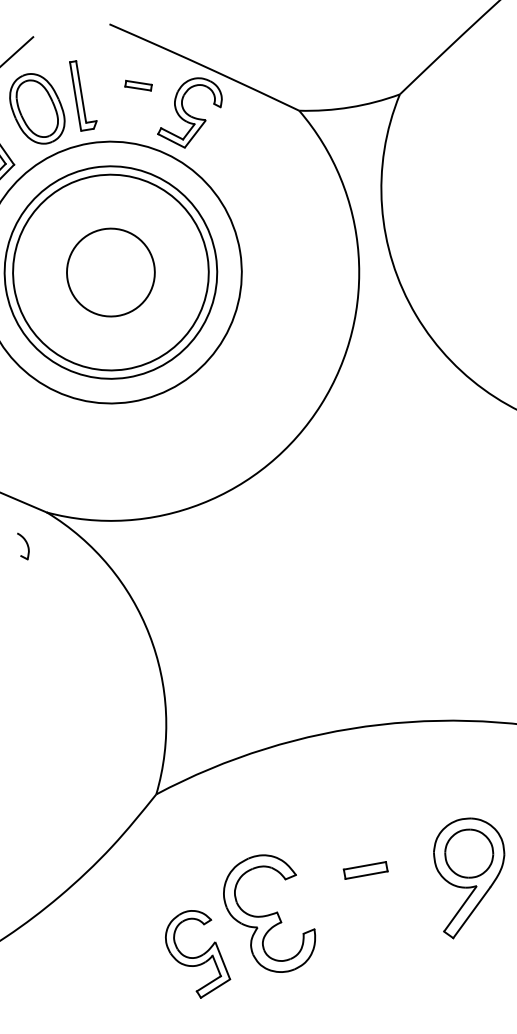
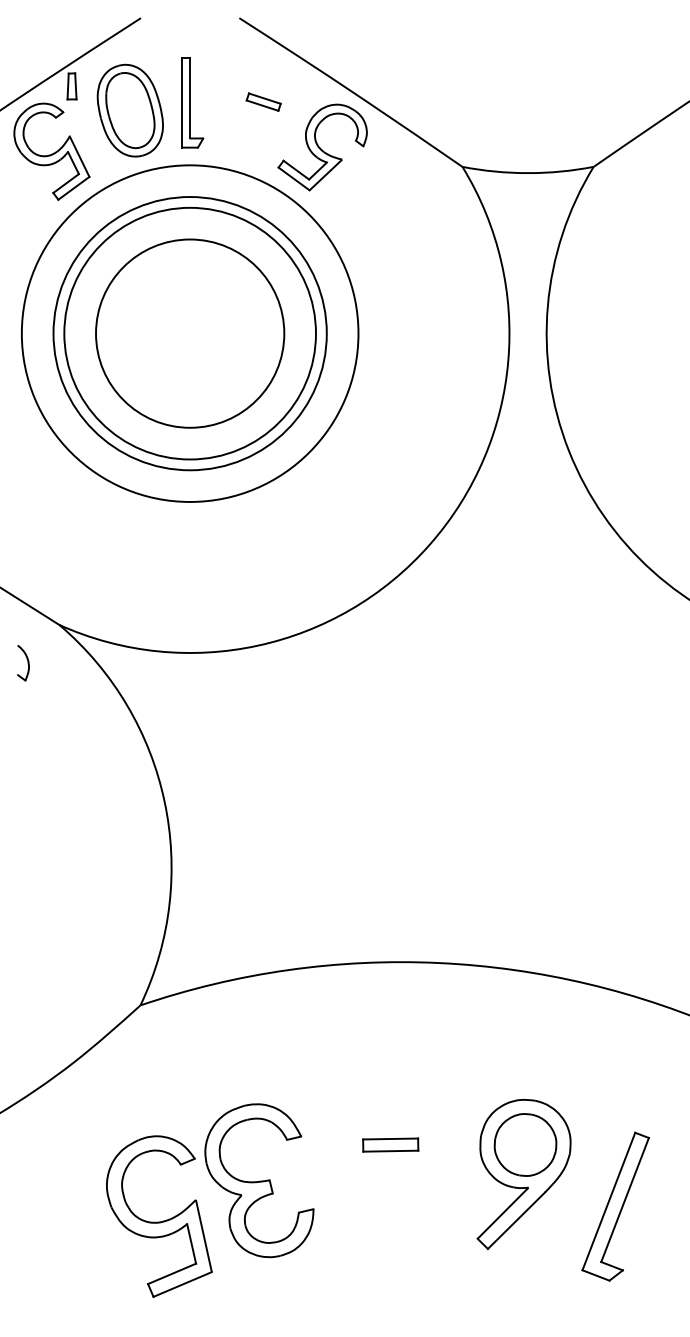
circle: (111, 272) -> (190, 333), size x1.67
part: (197, 954) -> (159, 1216), size x1.43

